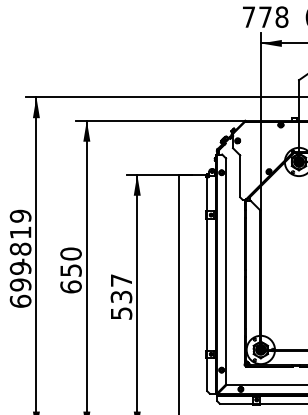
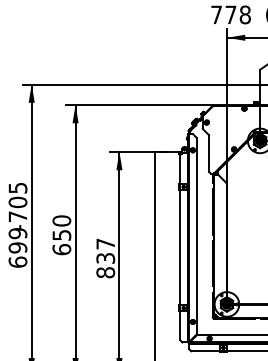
text: (20, 232) -> (17, 202), -819 -> -705
text: (121, 313) -> (105, 272), 537 -> 837

